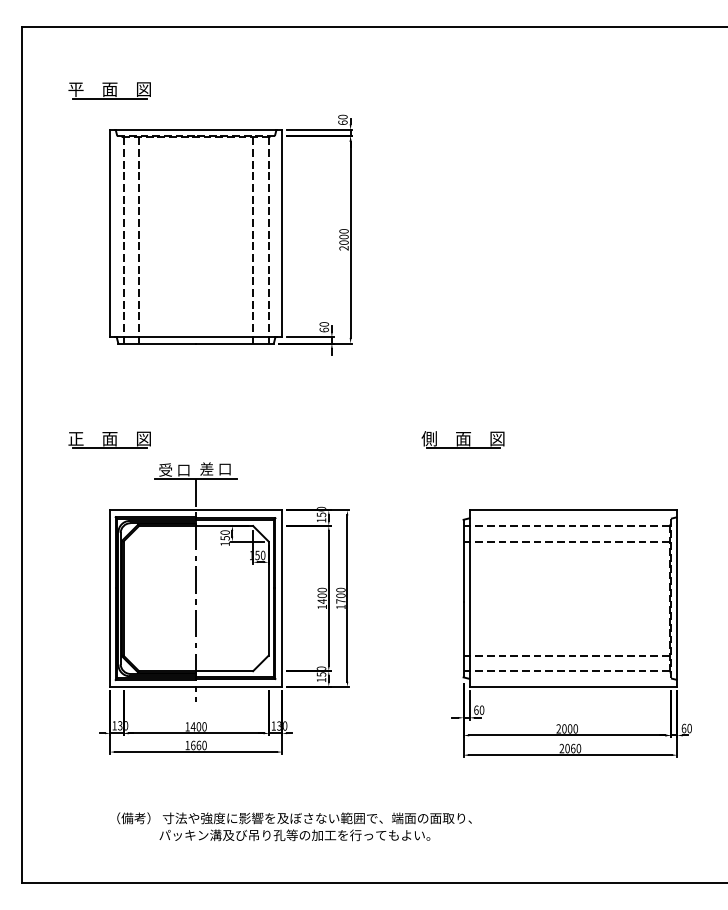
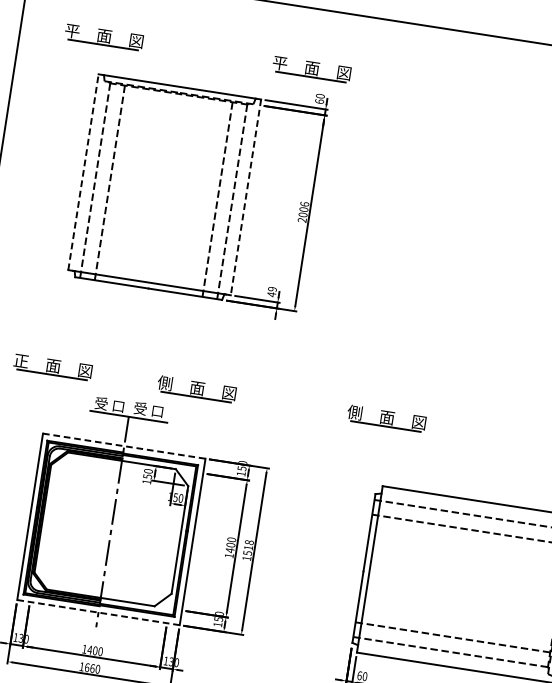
part: (329, 90) -> (311, 69), added
text: (343, 231) -> (304, 204), 2000 -> 2006
line: (110, 233) -> (83, 172), solid -> dashed
line: (282, 233) -> (246, 197), solid -> dashed
text: (323, 327) -> (271, 292), 60 -> 49
part: (261, 439) -> (196, 388), added
text: (206, 468) -> (140, 408), 差 口 -> 受 口
line: (196, 510) -> (124, 446), solid -> dashed
text: (340, 595) -> (248, 547), 1700 -> 1518
line: (195, 686) -> (97, 612), solid -> dashed

